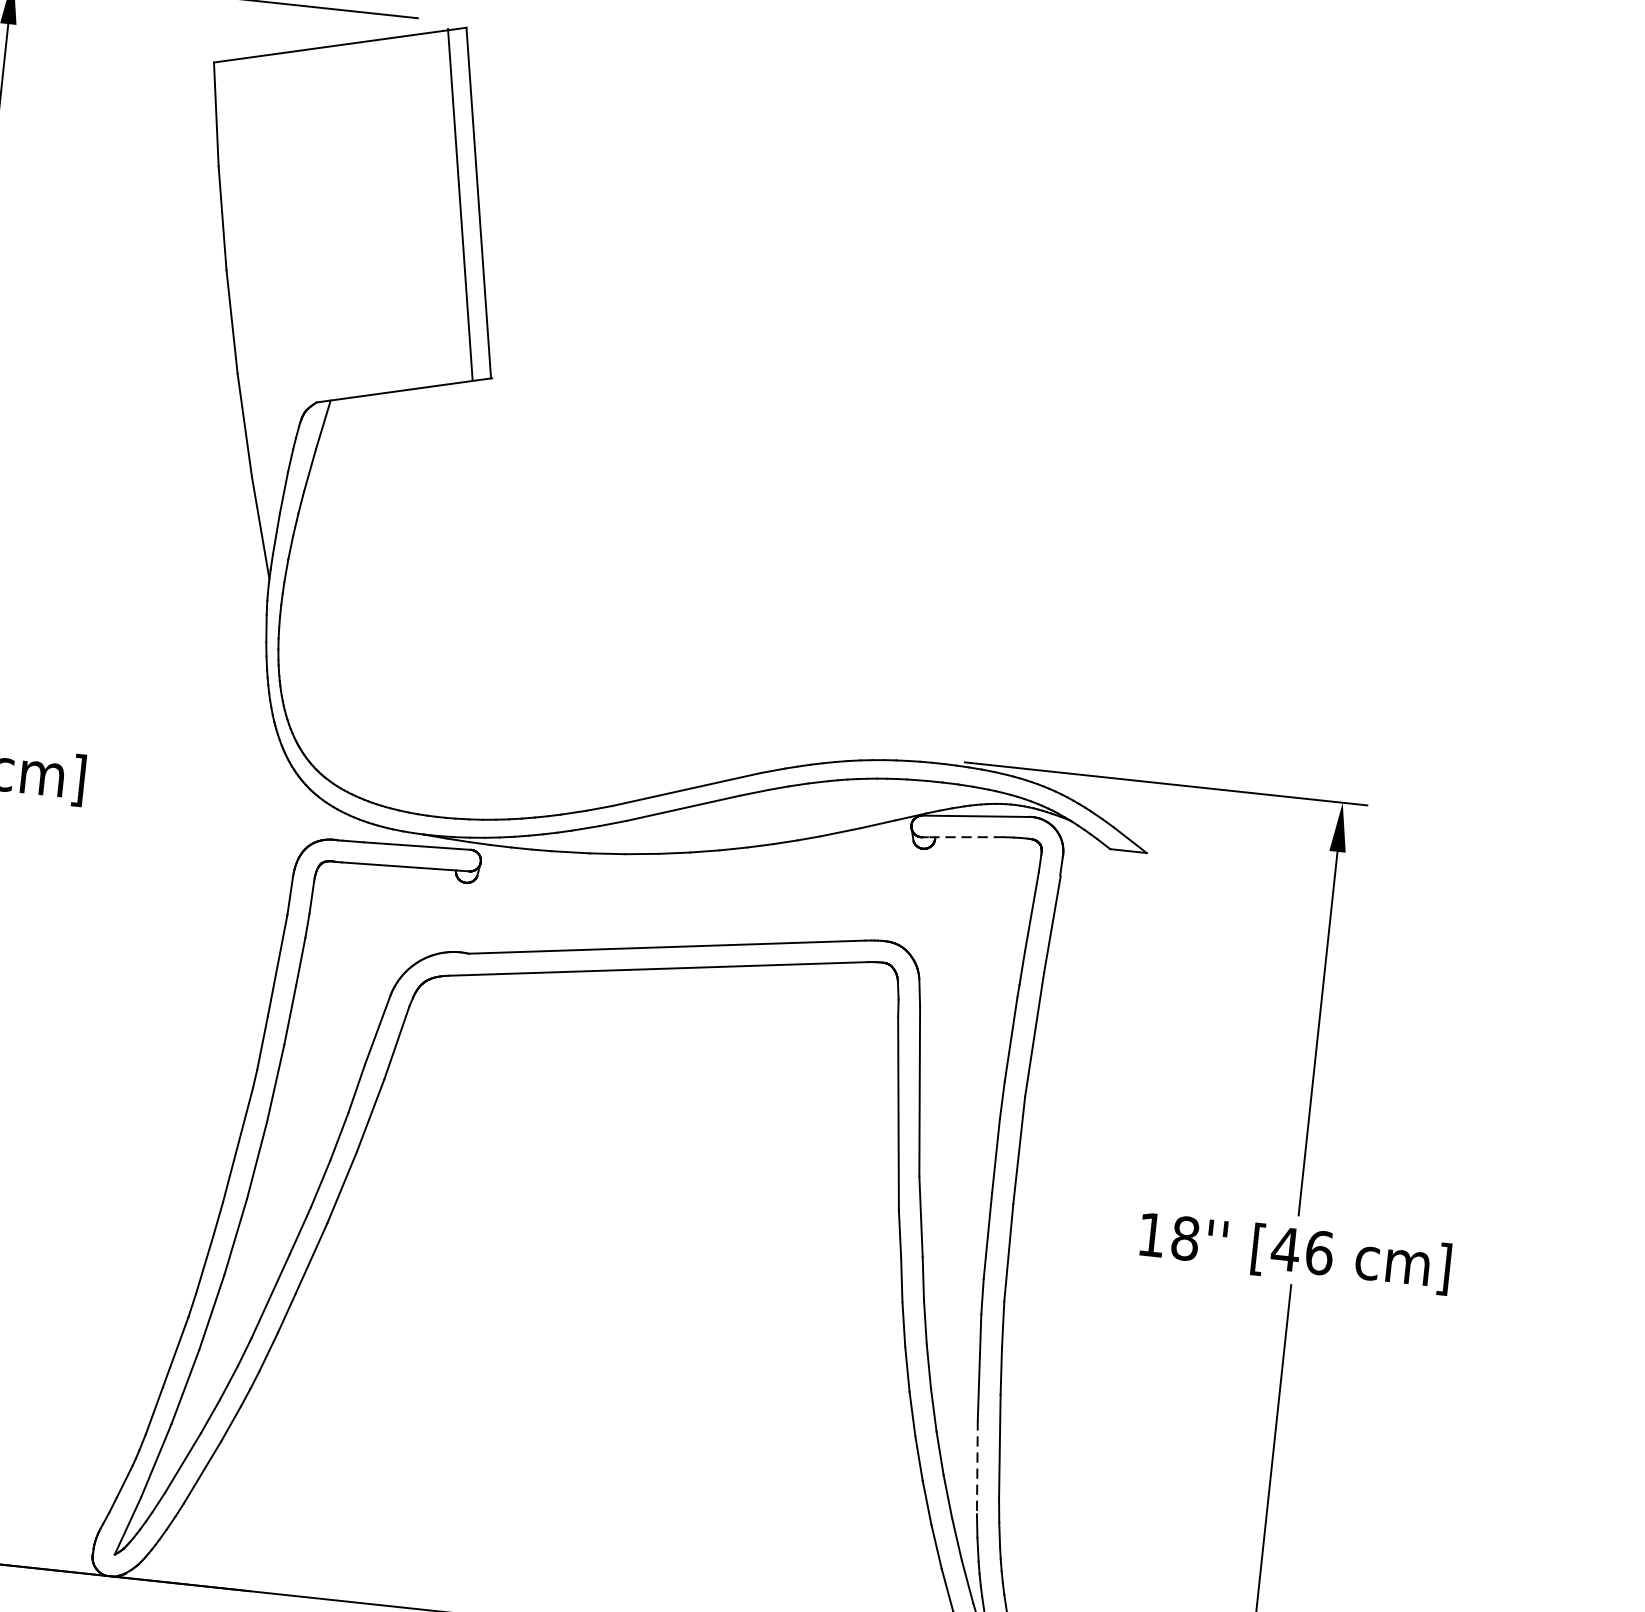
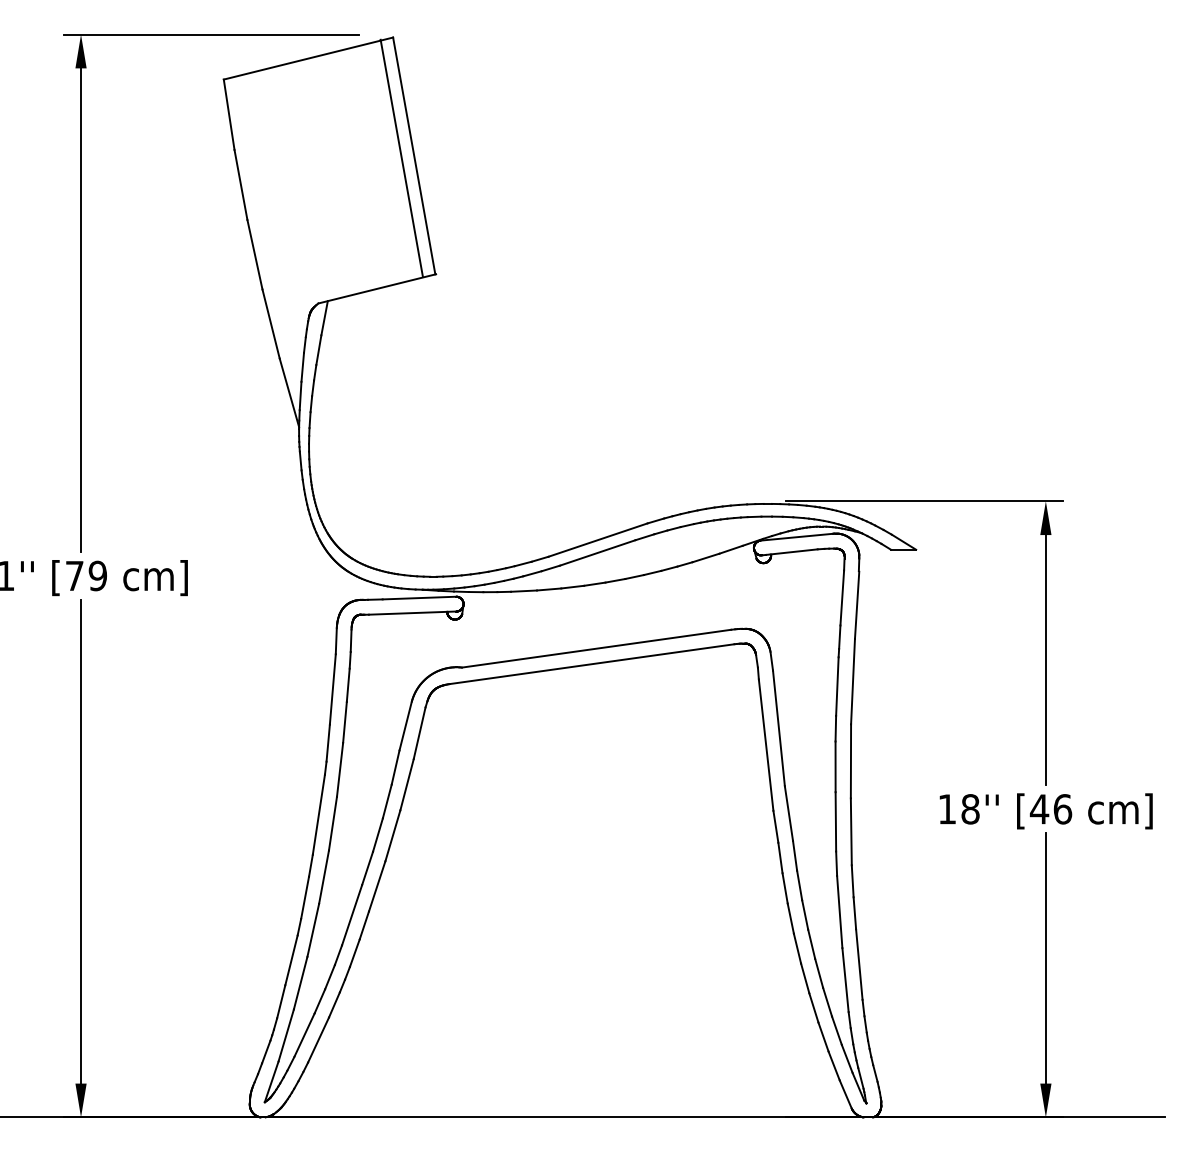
line: (965, 837) -> (791, 552), dashed -> solid
line: (977, 1467) -> (845, 980), dashed -> solid

